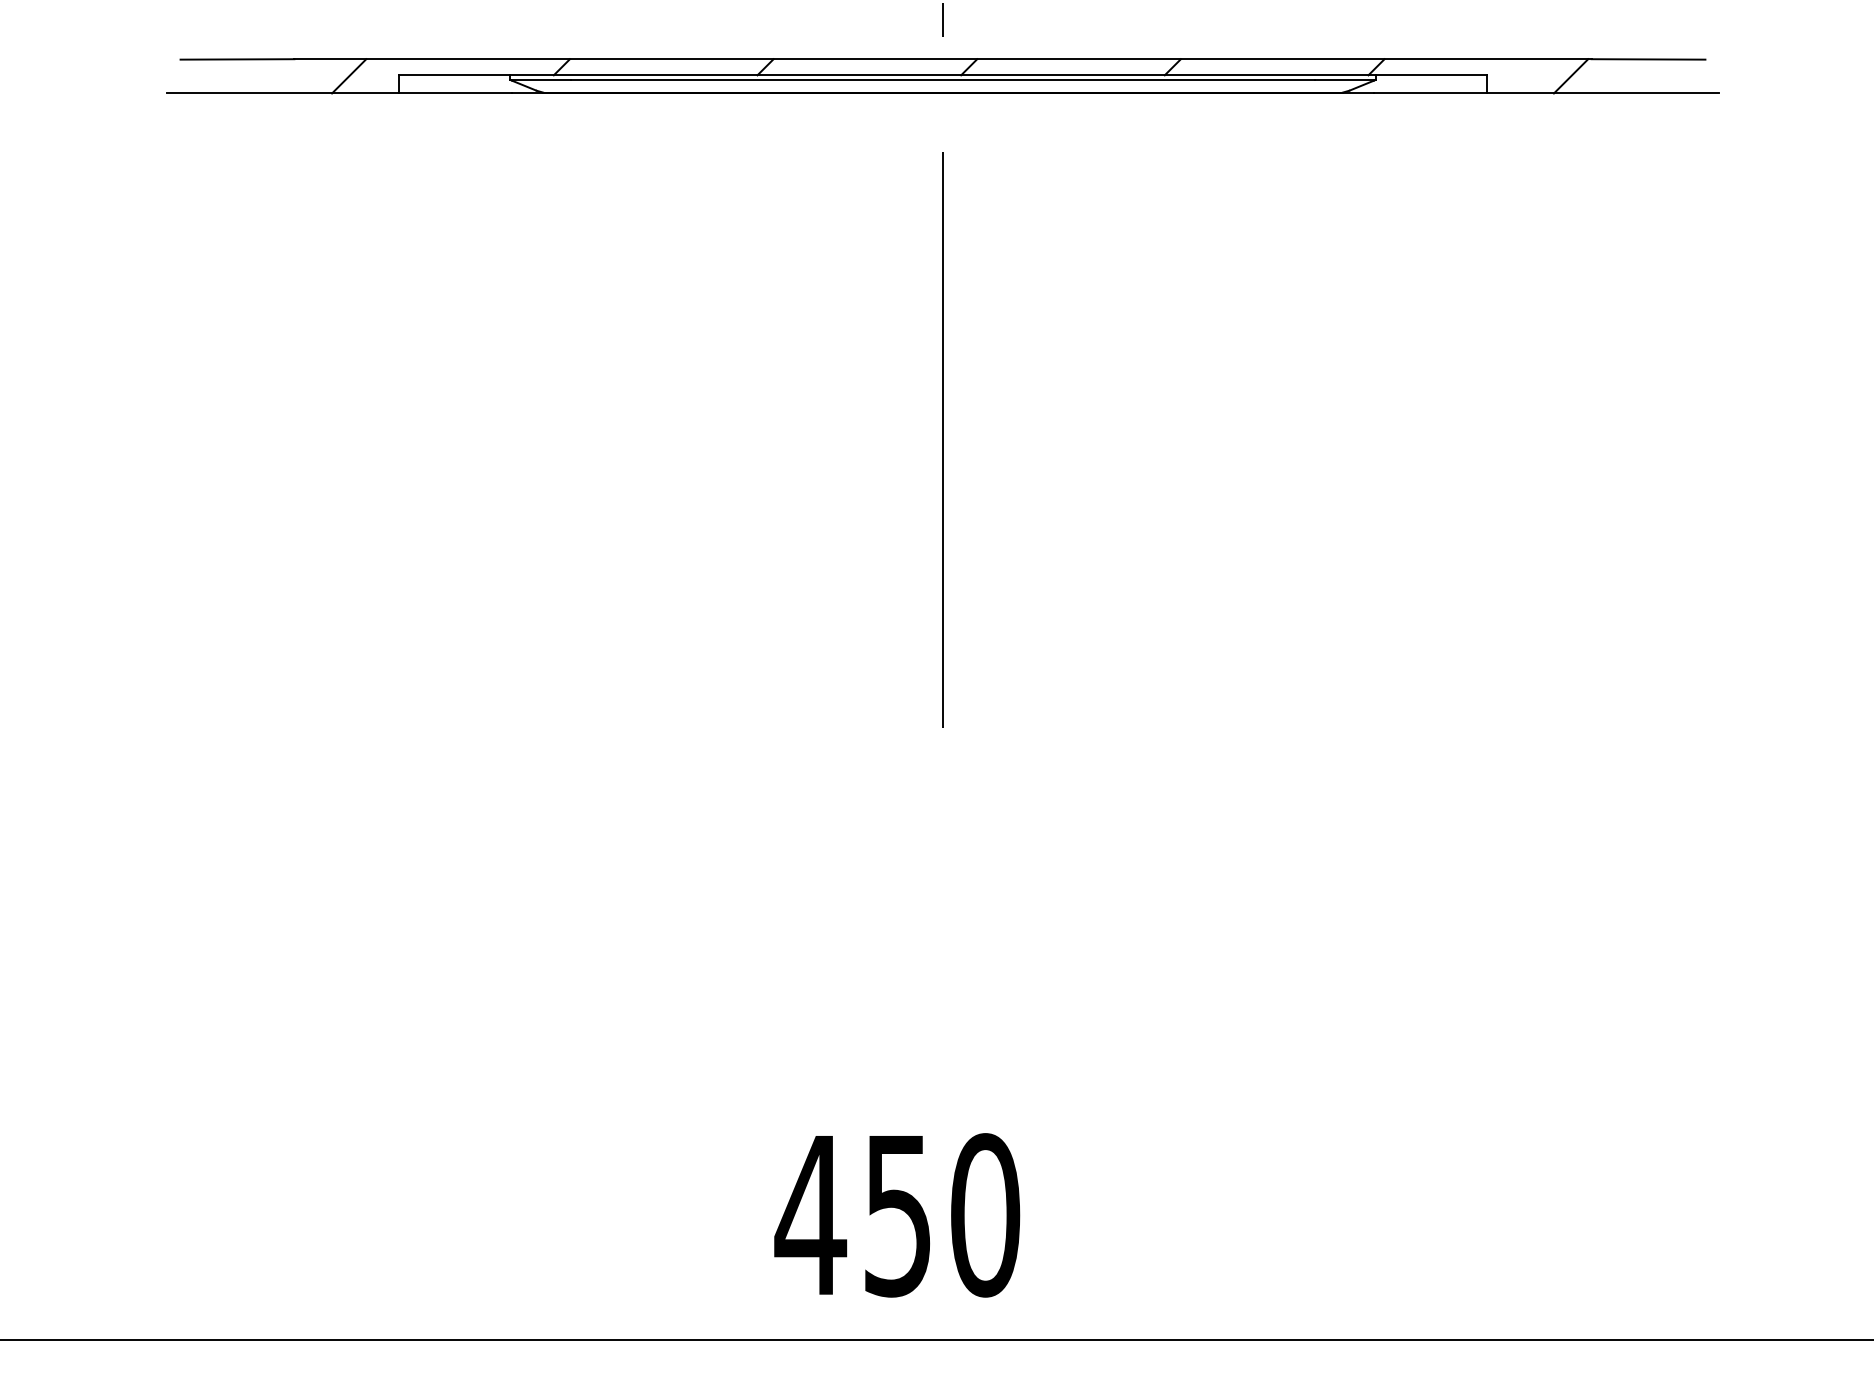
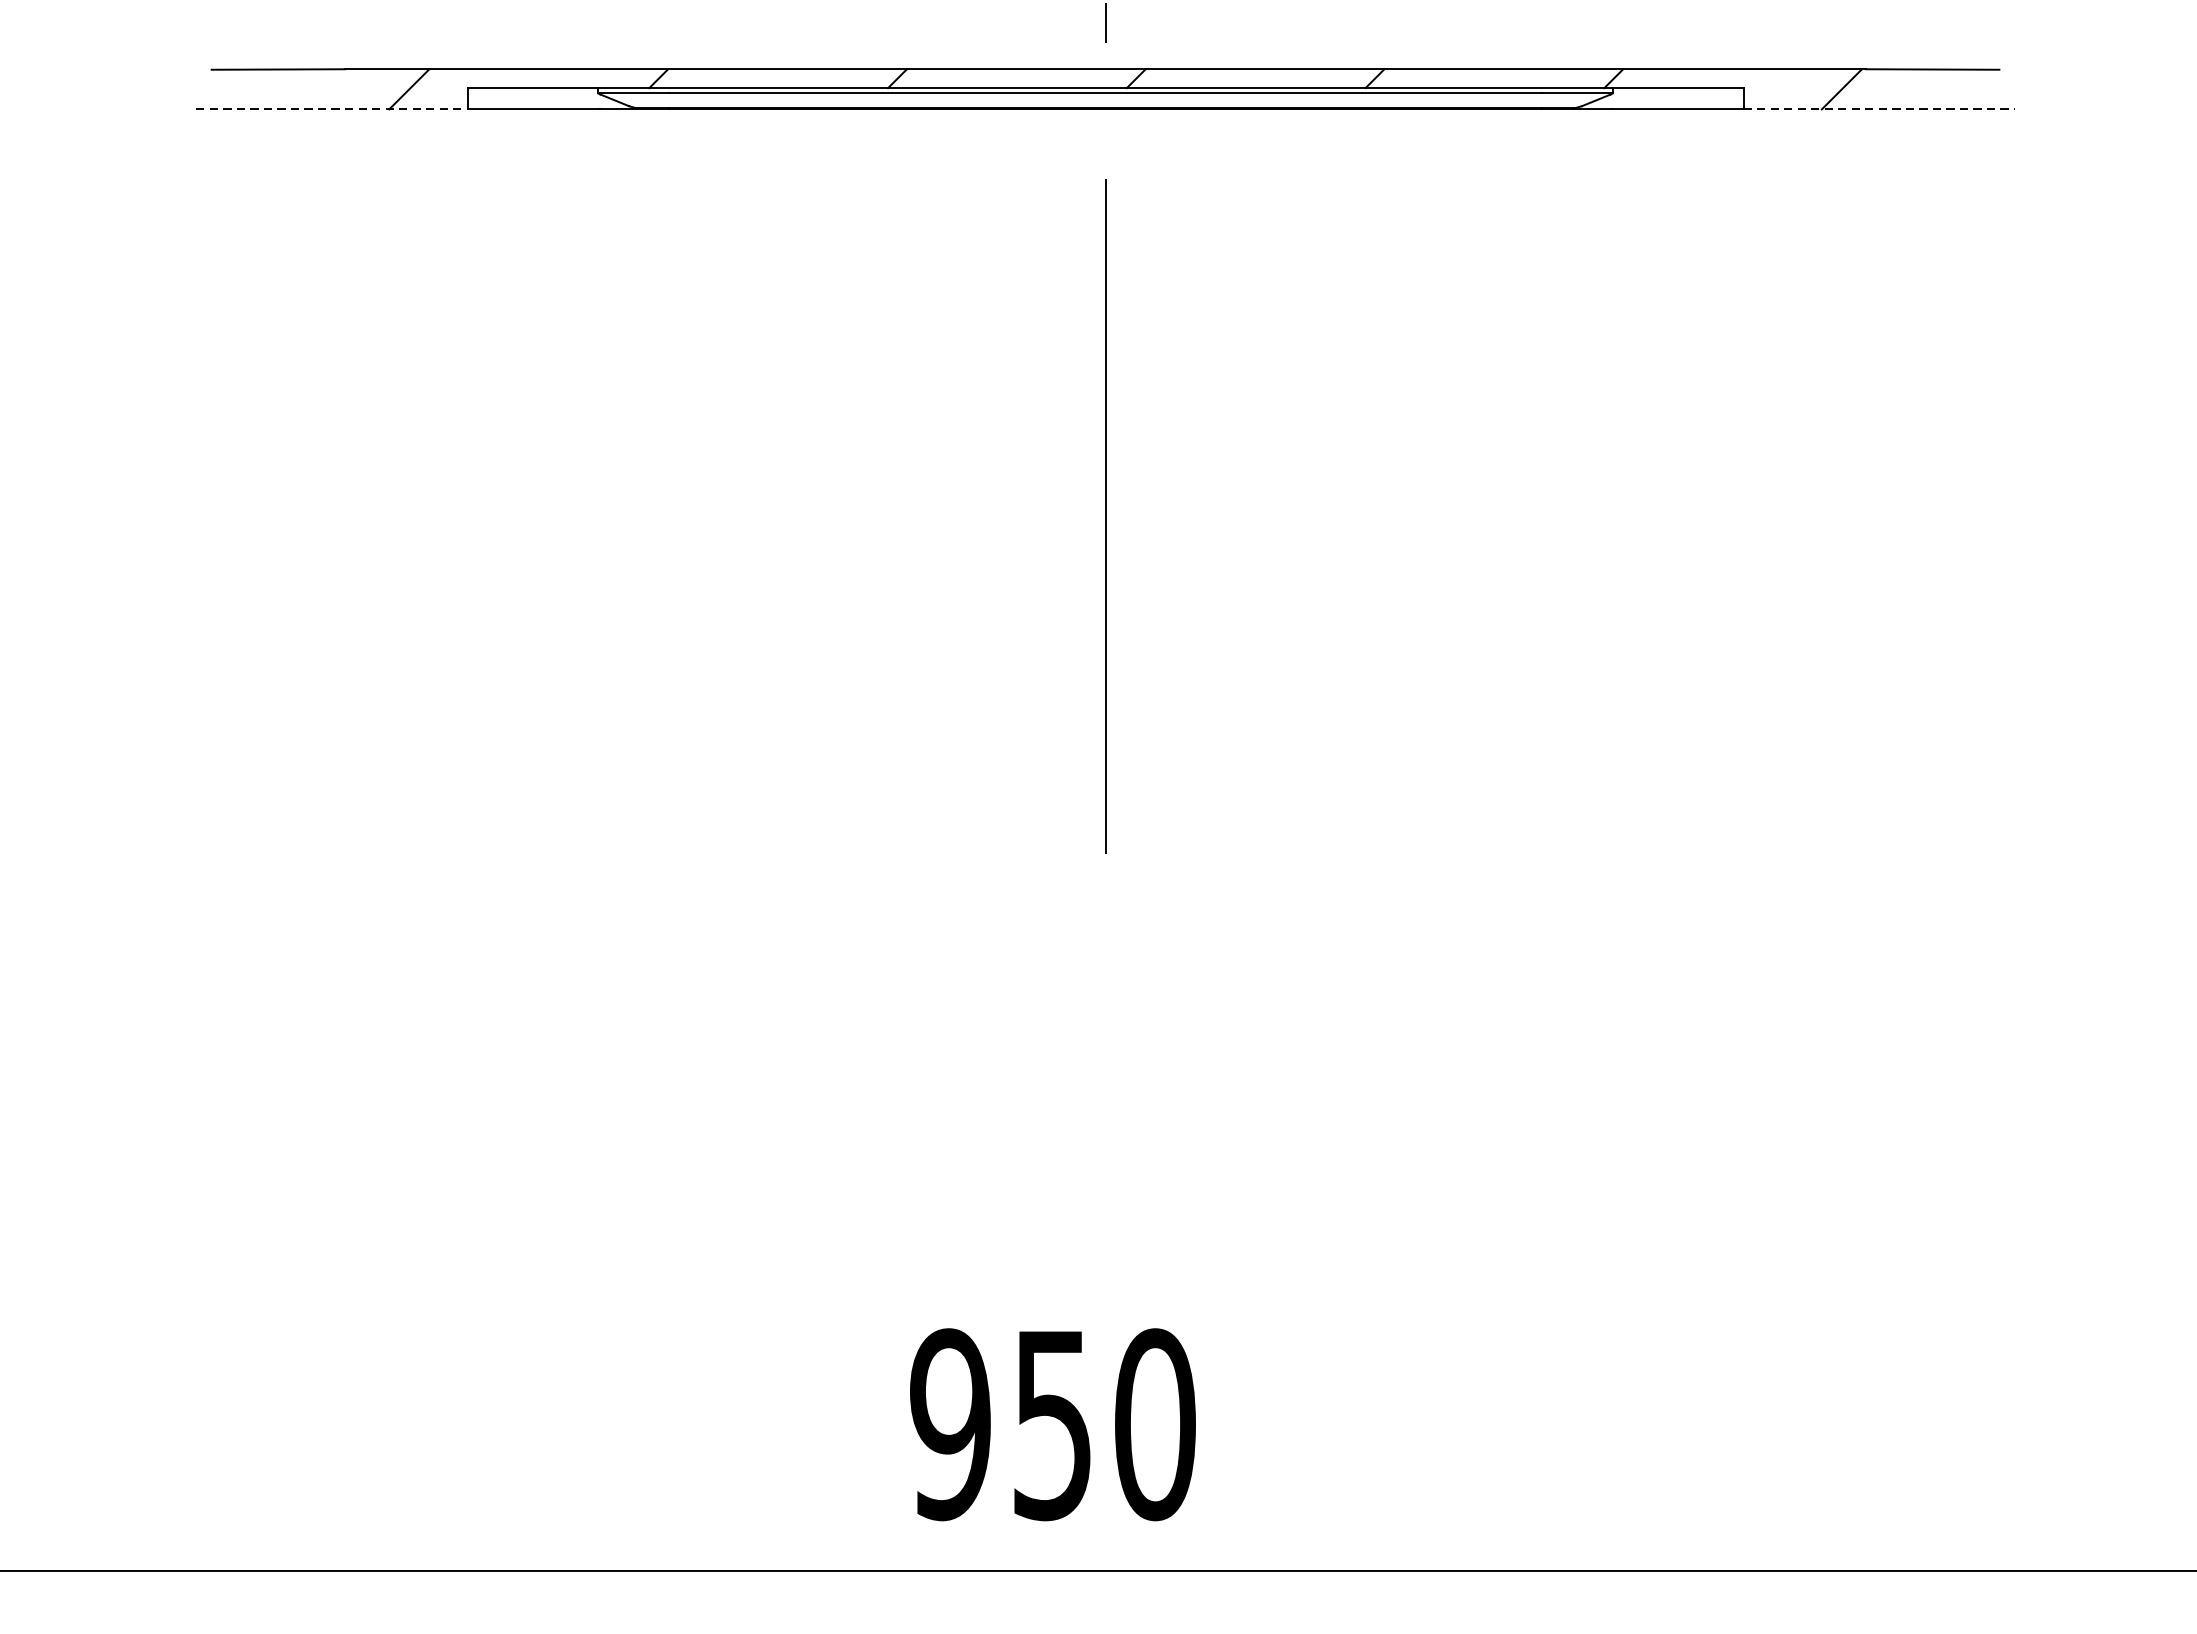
line: (283, 93) -> (332, 109), solid -> dashed
line: (1602, 93) -> (1878, 109), solid -> dashed
text: (810, 1215) -> (950, 1424), 450 -> 950

